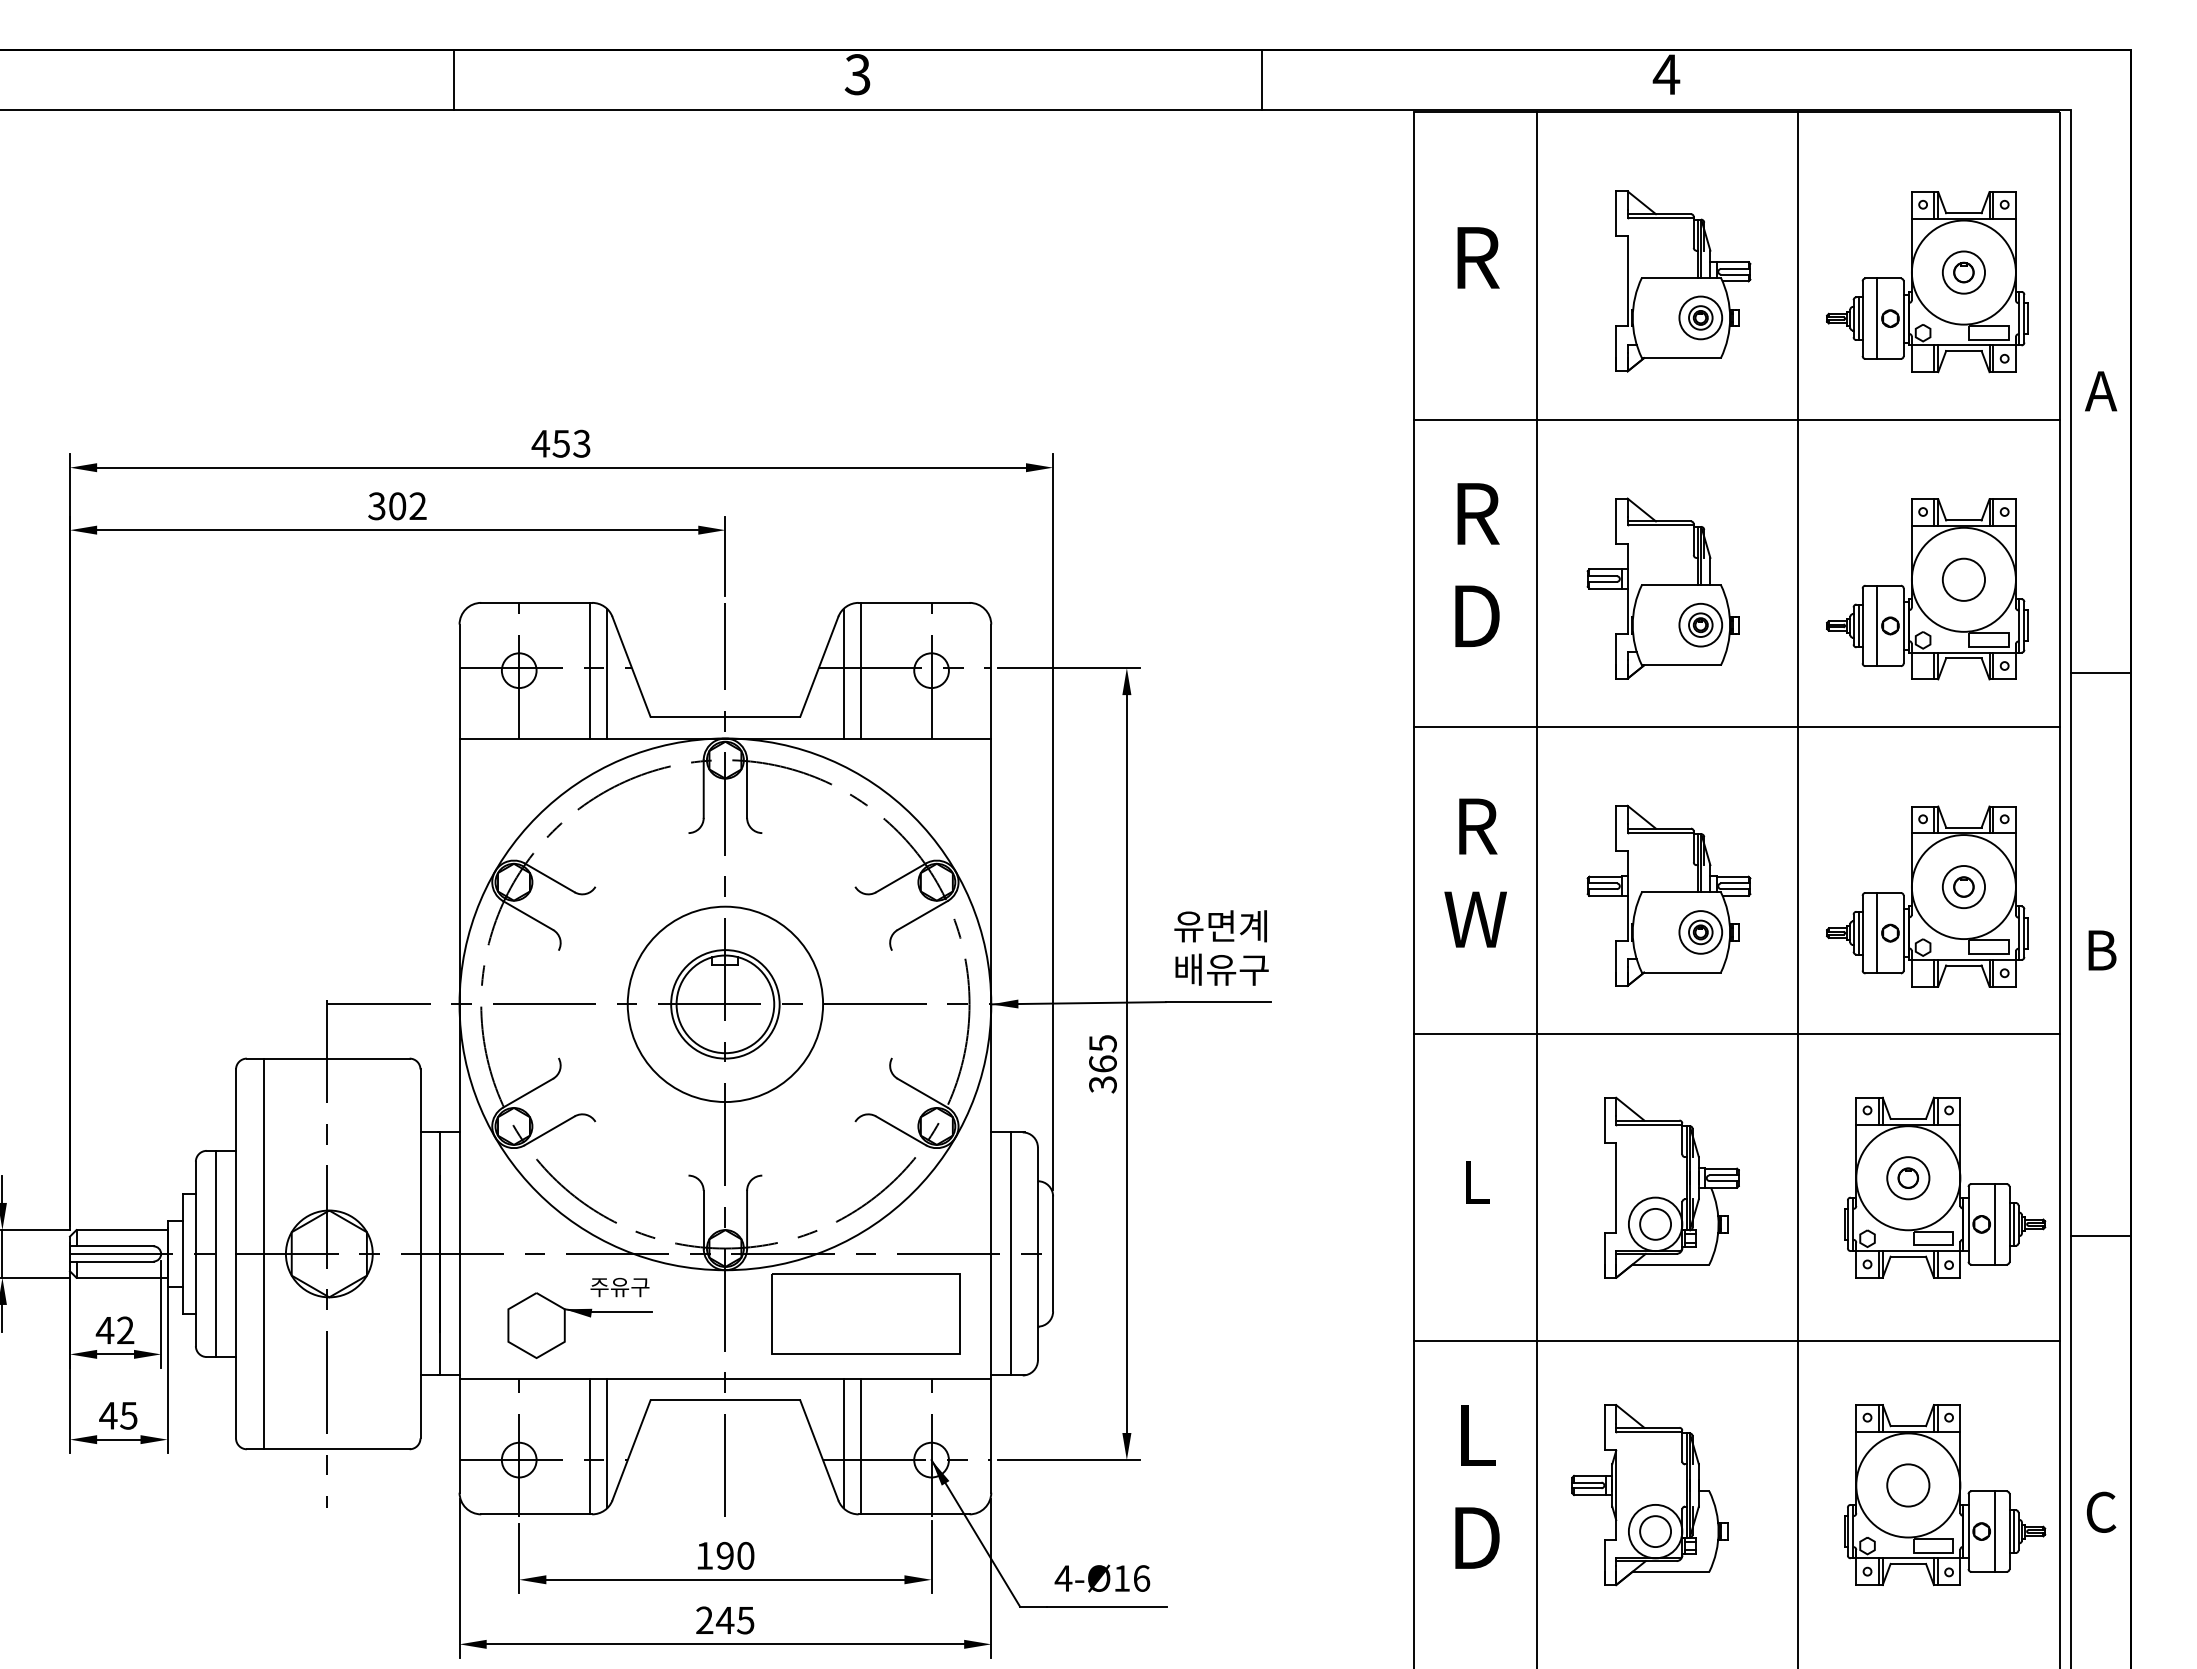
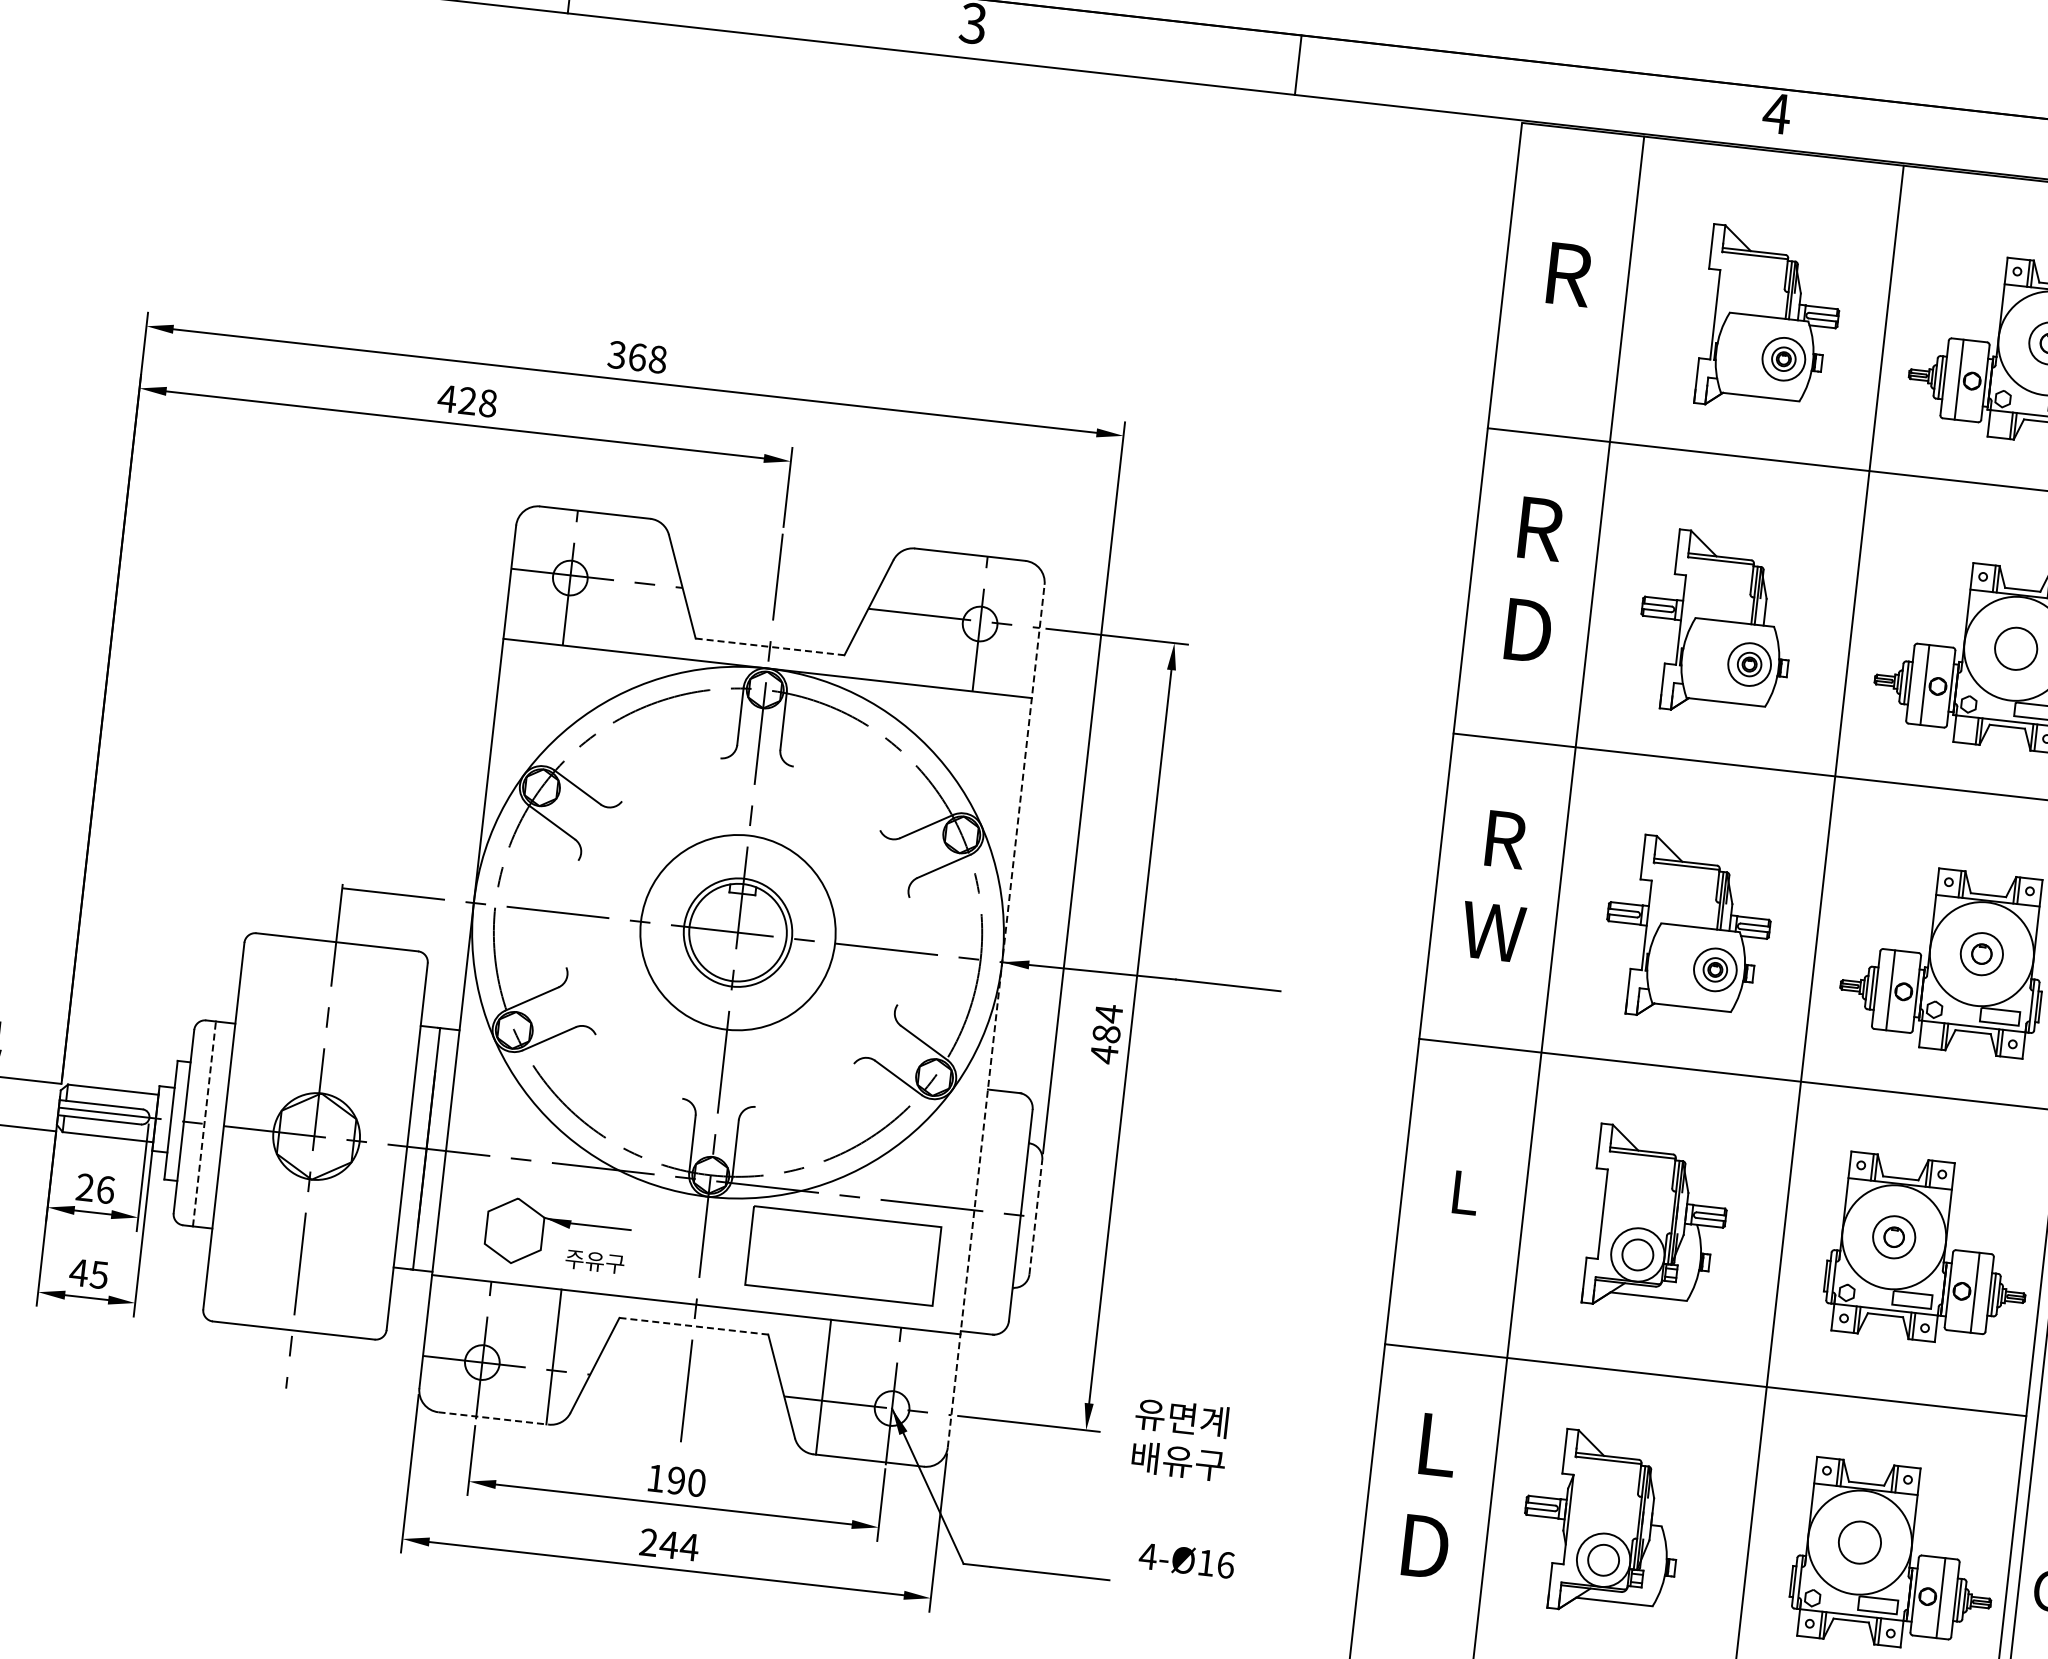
line: (1262, 79) -> (1298, 64), moved
text: (560, 443) -> (636, 356), 453 -> 368
text: (396, 506) -> (466, 401), 302 -> 428
line: (589, 670) -> (640, 585), removed
line: (861, 670) -> (910, 616), removed
line: (607, 673) -> (657, 590), removed
line: (843, 673) -> (892, 617), removed
line: (725, 716) -> (770, 646), solid -> dashed
text: (1221, 947) -> (1180, 1439), moved
line: (991, 1058) -> (996, 1016), solid -> dashed
text: (1102, 1064) -> (1106, 1034), 365 -> 484
line: (216, 1253) -> (204, 1123), solid -> dashed
line: (264, 1253) -> (252, 1128), removed
line: (1010, 1253) -> (993, 1212), removed
line: (1053, 1253) -> (1036, 1216), solid -> dashed
text: (619, 1287) -> (594, 1261), moved
text: (114, 1330) -> (94, 1188), 42 -> 26
line: (725, 1400) -> (693, 1326), solid -> dashed
line: (607, 1443) -> (571, 1355), removed
line: (843, 1443) -> (806, 1382), removed
line: (537, 1514) -> (494, 1418), solid -> dashed
text: (1102, 1578) -> (1186, 1560), moved
text: (745, 1620) -> (689, 1547), 245 -> 244

